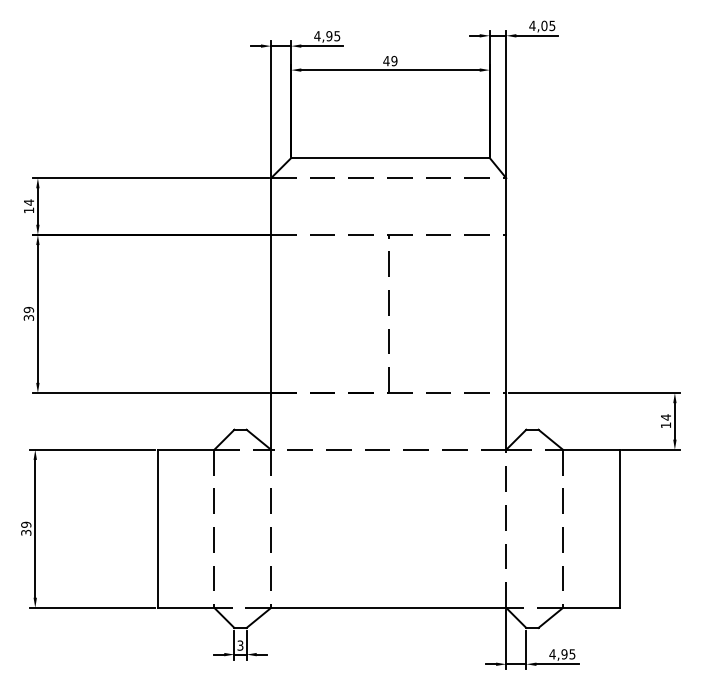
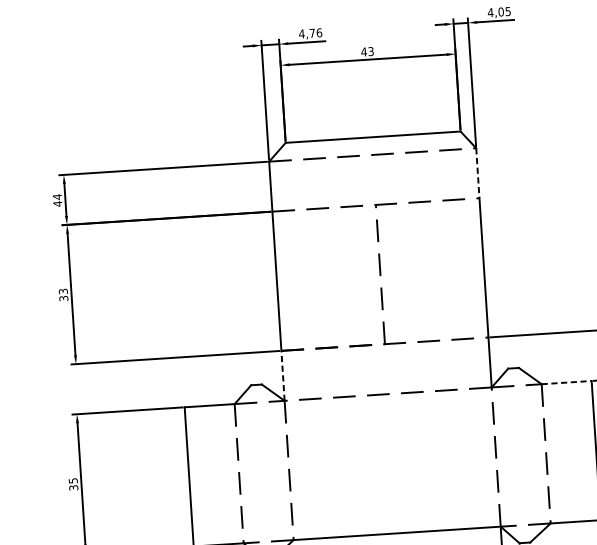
text: (333, 36) -> (316, 33), 4,95 -> 4,76
text: (394, 60) -> (371, 51), 49 -> 43
line: (506, 207) -> (478, 174), solid -> dashed
text: (29, 210) -> (58, 203), 14 -> 44
text: (28, 310) -> (63, 292), 39 -> 33
line: (271, 420) -> (283, 375), solid -> dashed
line: (591, 449) -> (566, 382), solid -> dashed
text: (26, 524) -> (73, 480), 39 -> 35

